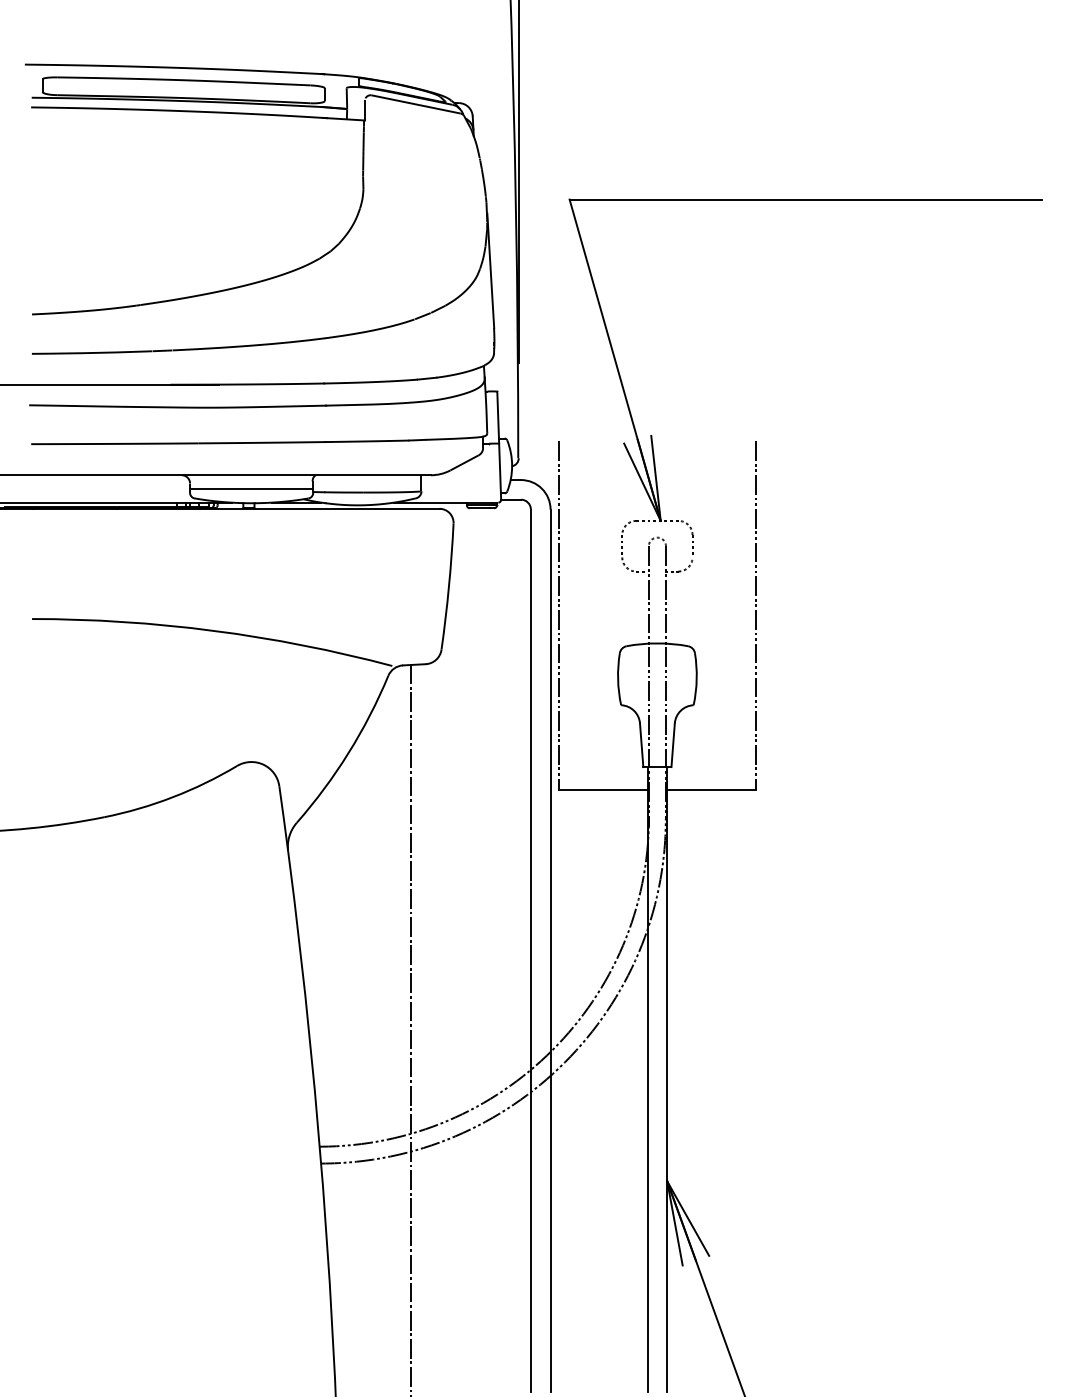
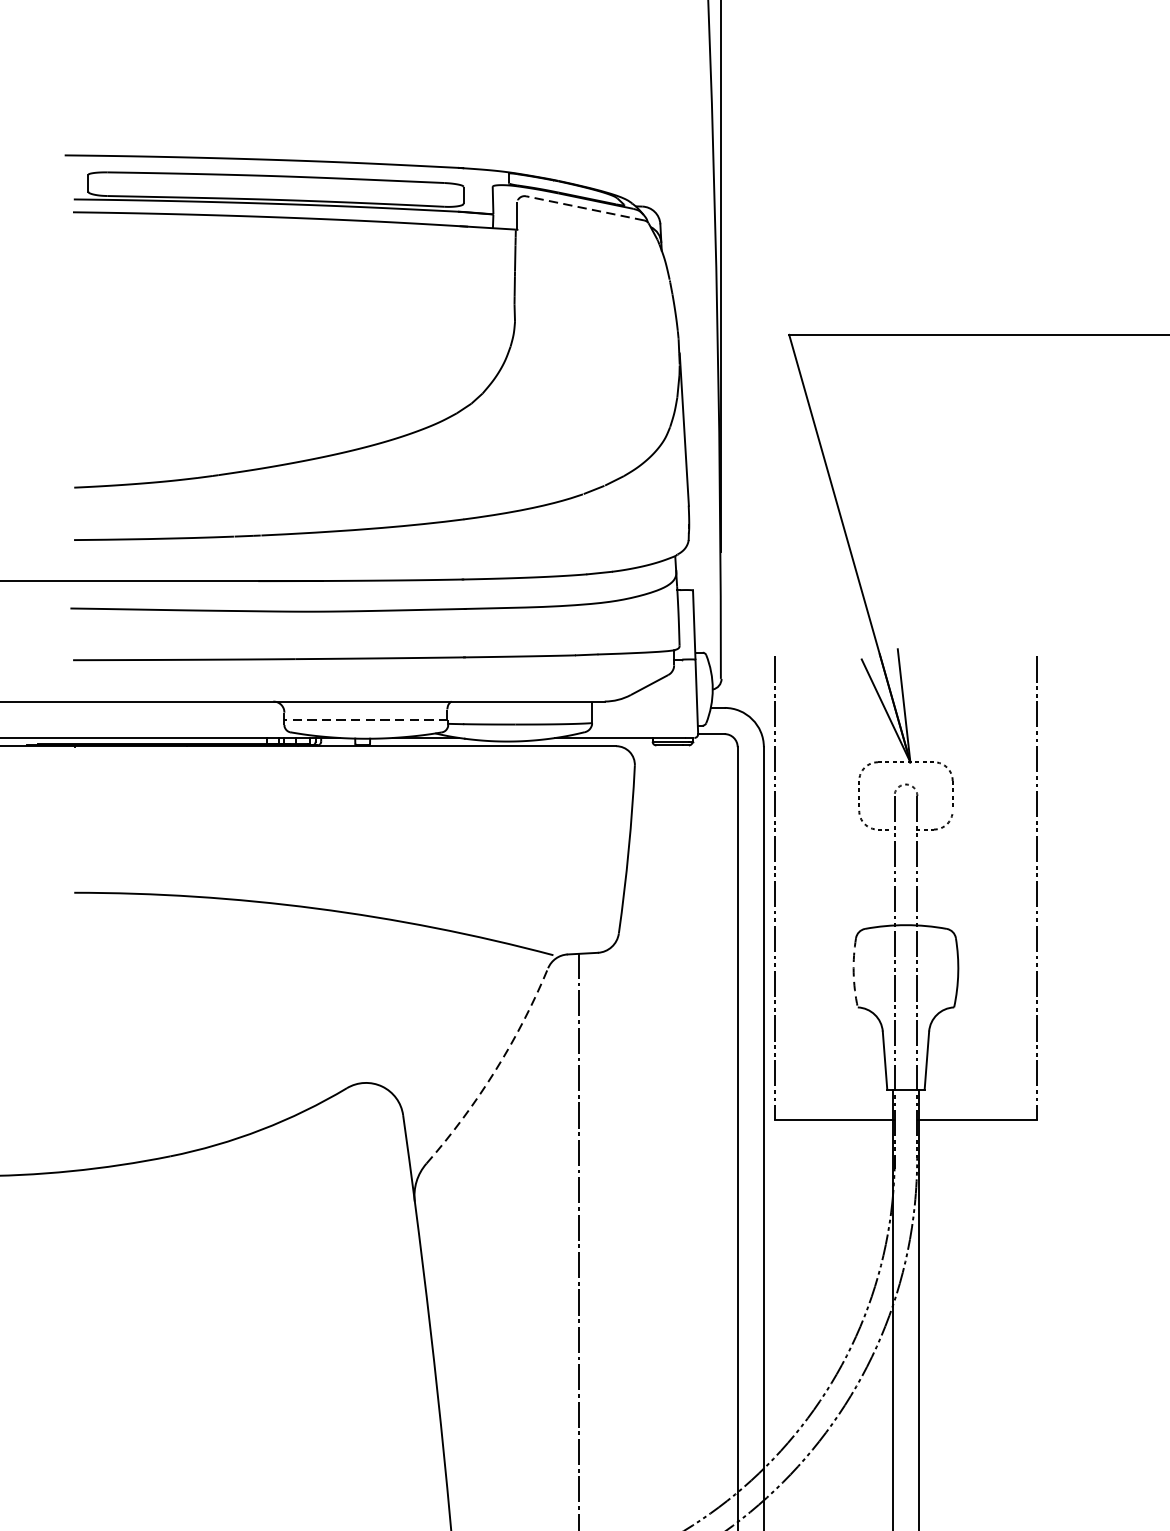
line: (415, 104) -> (584, 208), solid -> dashed
line: (251, 489) -> (366, 720), solid -> dashed
arc: (618, 679) -> (854, 973), solid -> dashed
arc: (348, 752) -> (495, 1070), solid -> dashed

